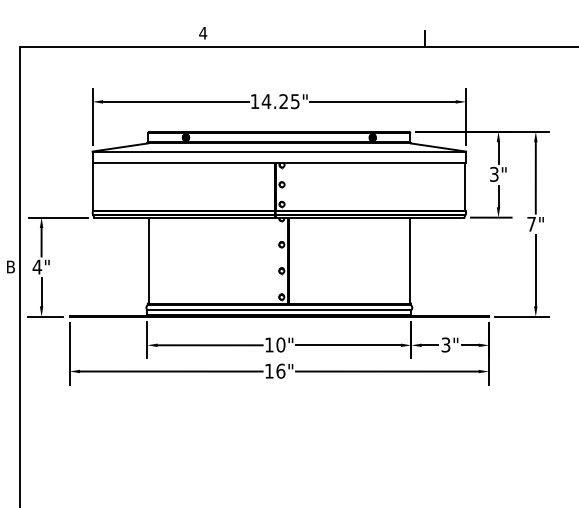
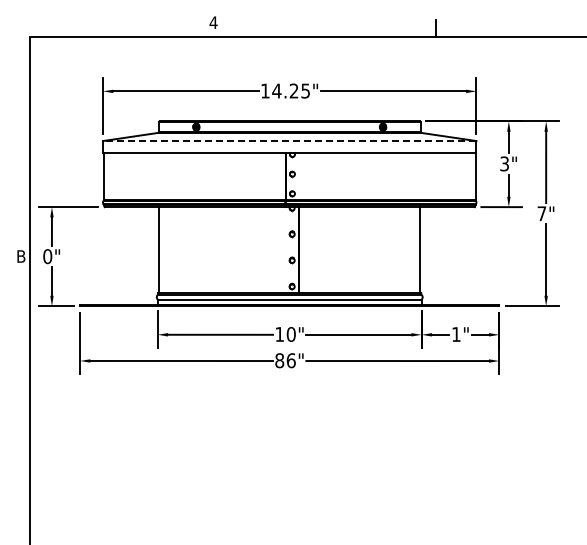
line: (279, 152) -> (289, 141), solid -> dashed
text: (37, 267) -> (47, 256), 4" -> 0"
text: (446, 345) -> (456, 334), 3" -> 1"
text: (269, 371) -> (279, 360), 16" -> 86"

